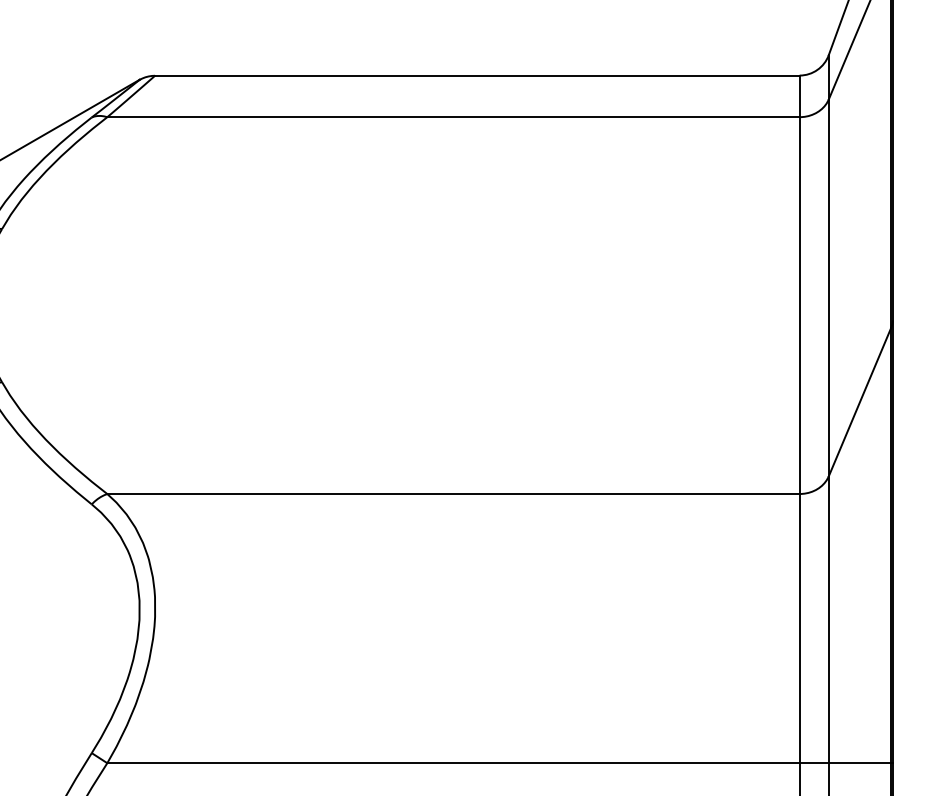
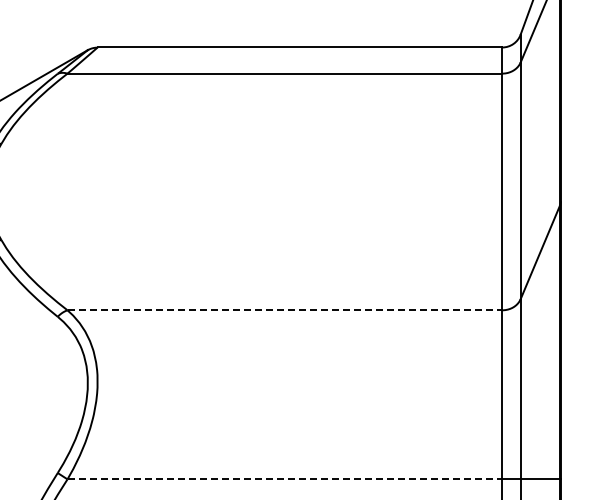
line: (454, 494) -> (285, 310), solid -> dashed
line: (454, 763) -> (285, 479), solid -> dashed

